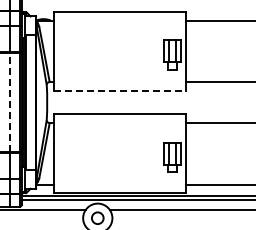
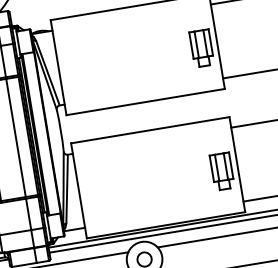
line: (119, 90) -> (145, 101), dashed -> solid
line: (9, 102) -> (15, 137), dashed -> solid

